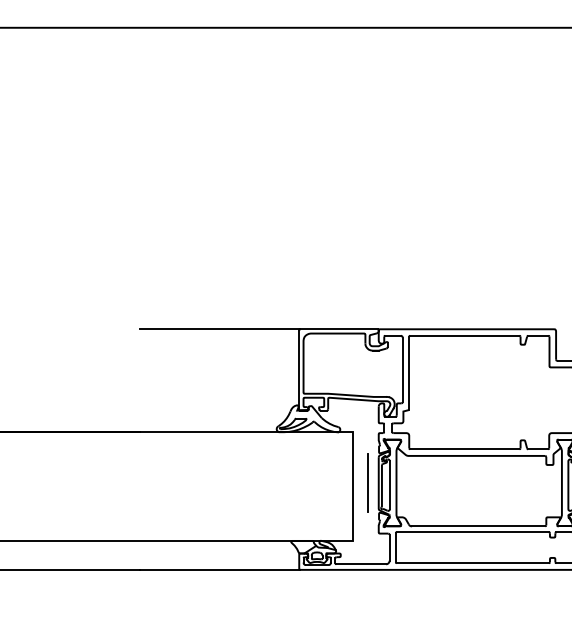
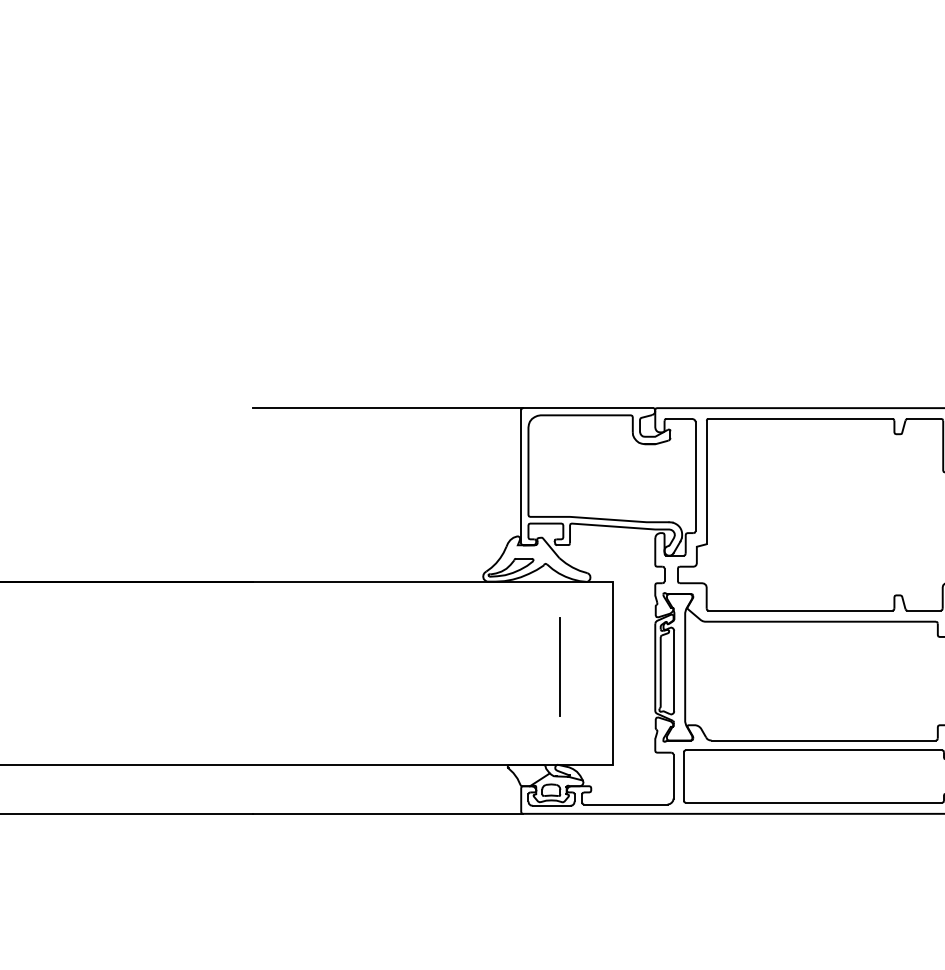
line: (367, 482) -> (558, 666), moved

